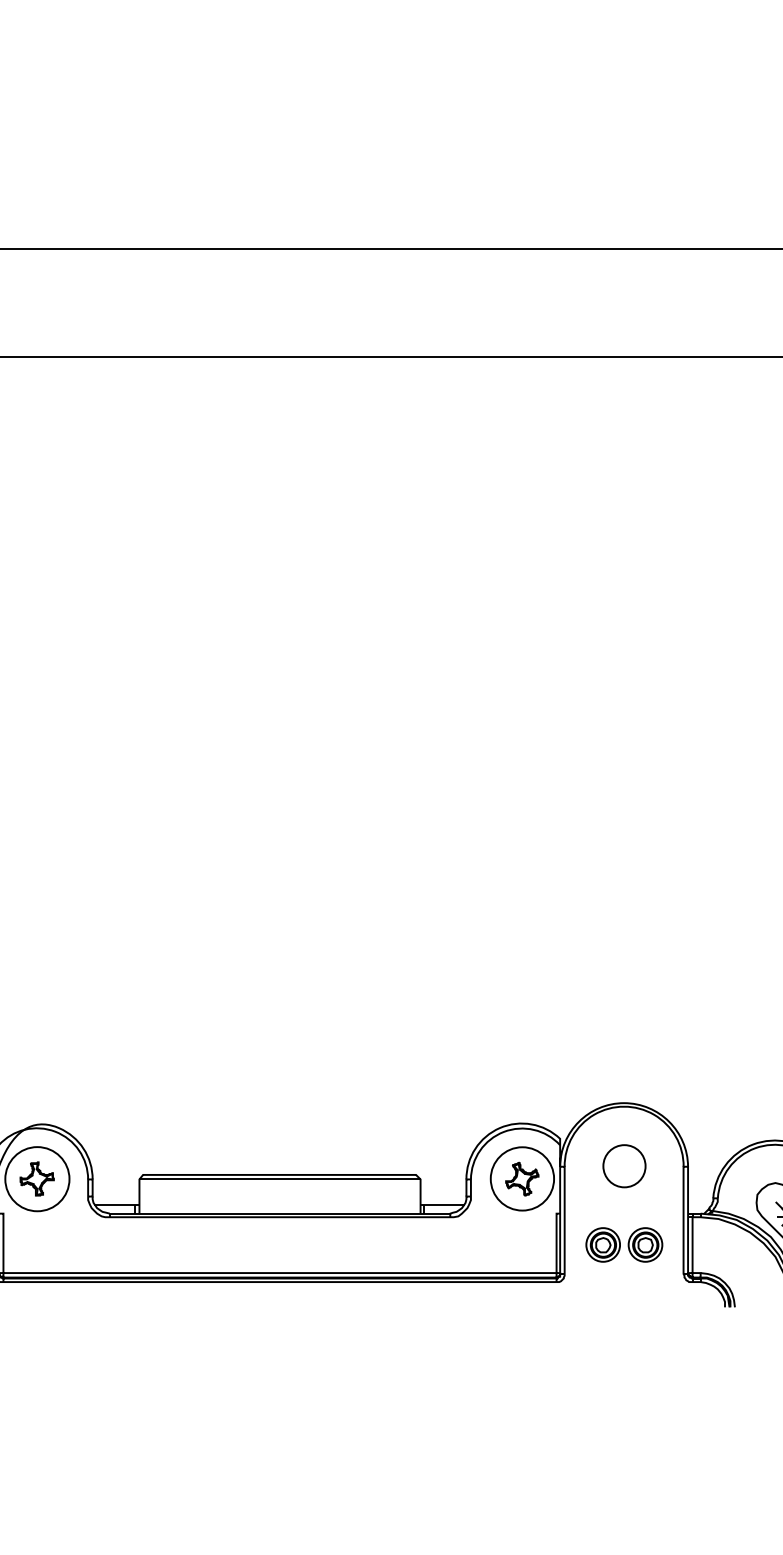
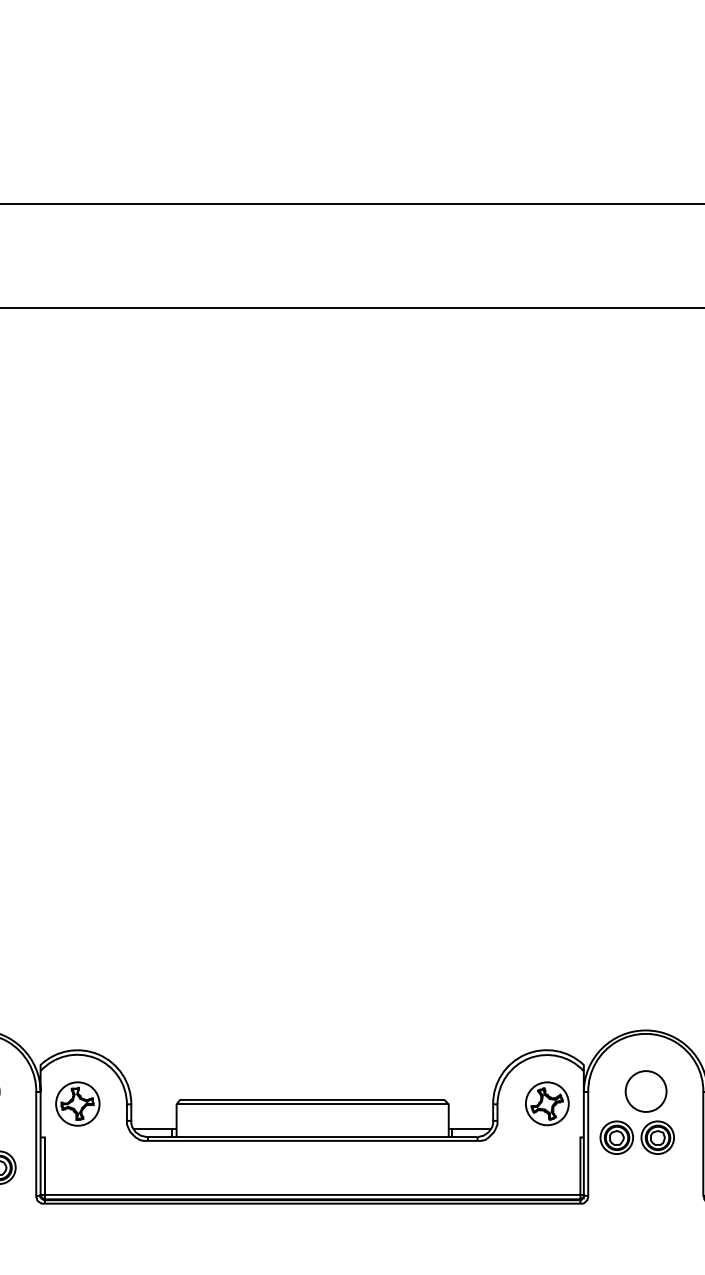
circle: (522, 1178) -> (547, 1103), size x0.7
circle: (37, 1179) -> (77, 1104), size x0.7
part: (624, 1244) -> (637, 1137), moved

